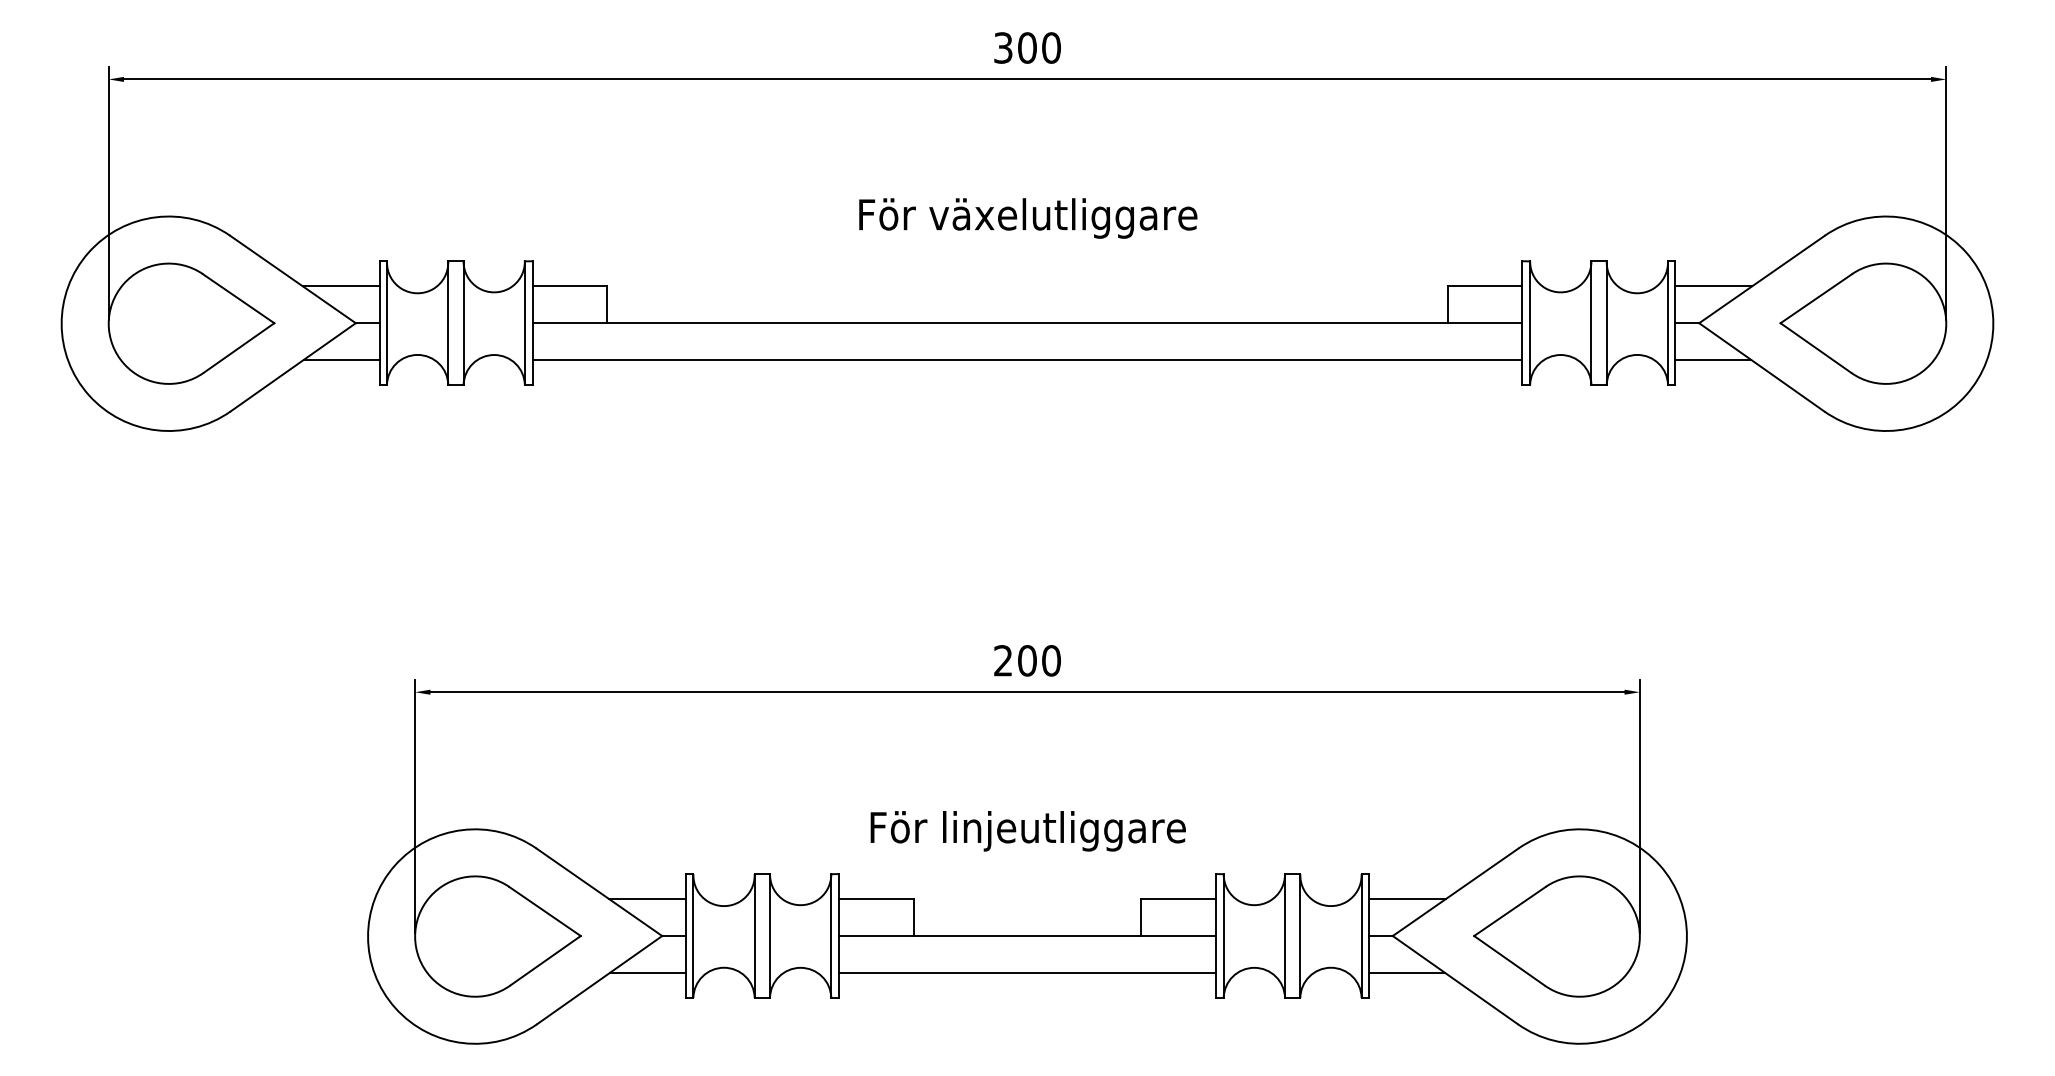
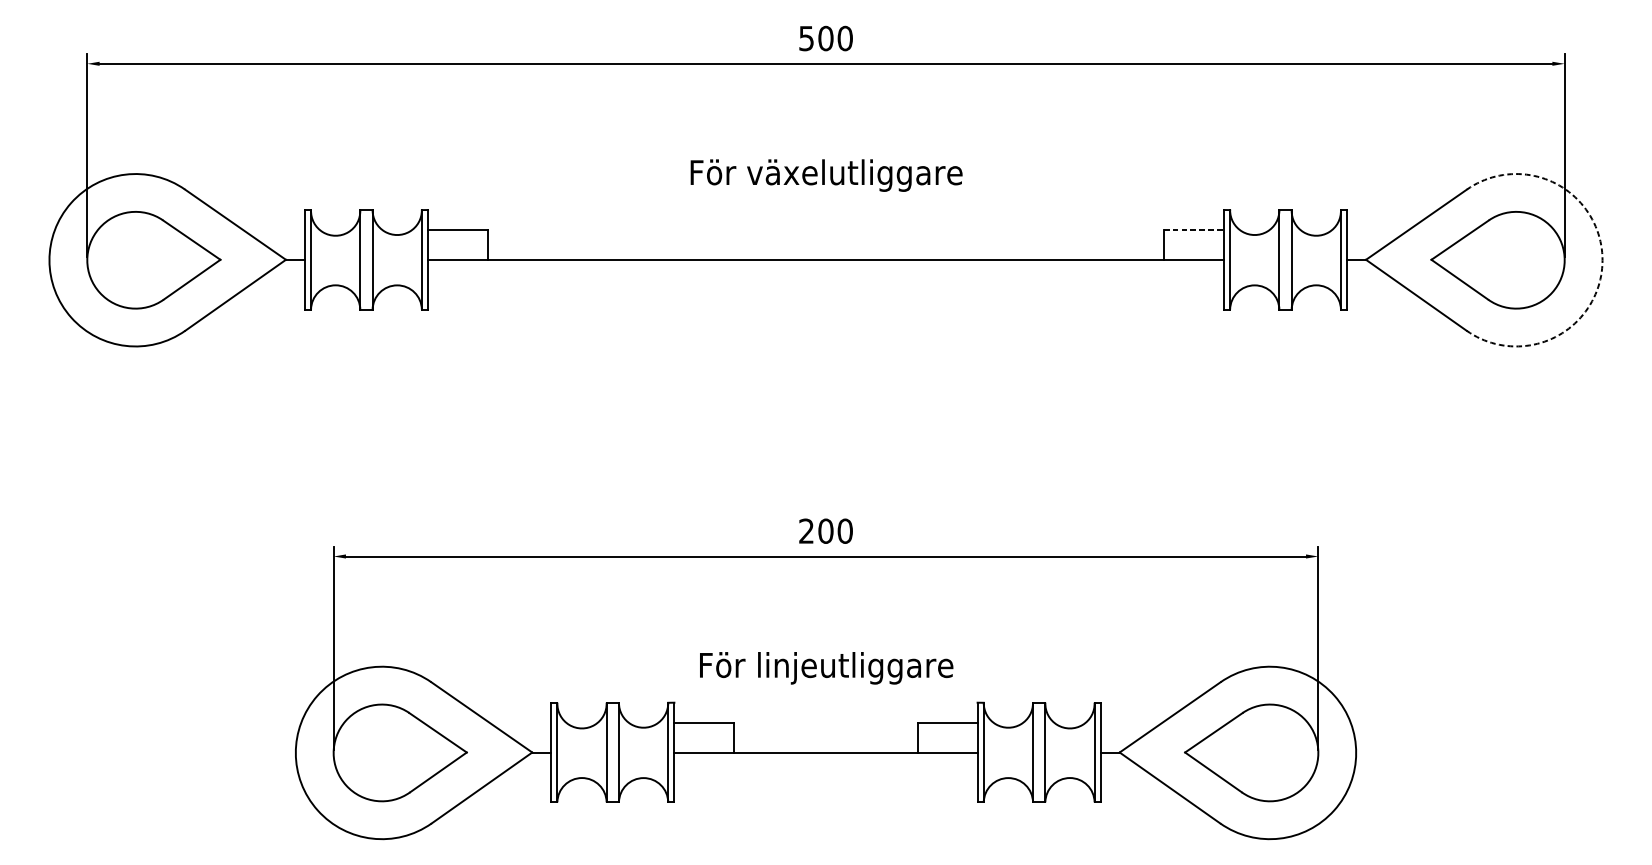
text: (1003, 47) -> (806, 38), 300 -> 500
line: (340, 286) -> (273, 230), removed
line: (1485, 286) -> (1194, 230), solid -> dashed
line: (1713, 286) -> (1377, 230), removed
arc: (1993, 324) -> (1602, 260), solid -> dashed
line: (341, 359) -> (274, 288), removed
line: (1027, 359) -> (826, 288), removed
line: (1713, 359) -> (1377, 288), removed
line: (647, 899) -> (520, 723), removed
line: (1406, 899) -> (1130, 723), removed
line: (648, 972) -> (521, 781), removed
line: (1027, 972) -> (826, 781), removed
line: (1406, 972) -> (1130, 781), removed

